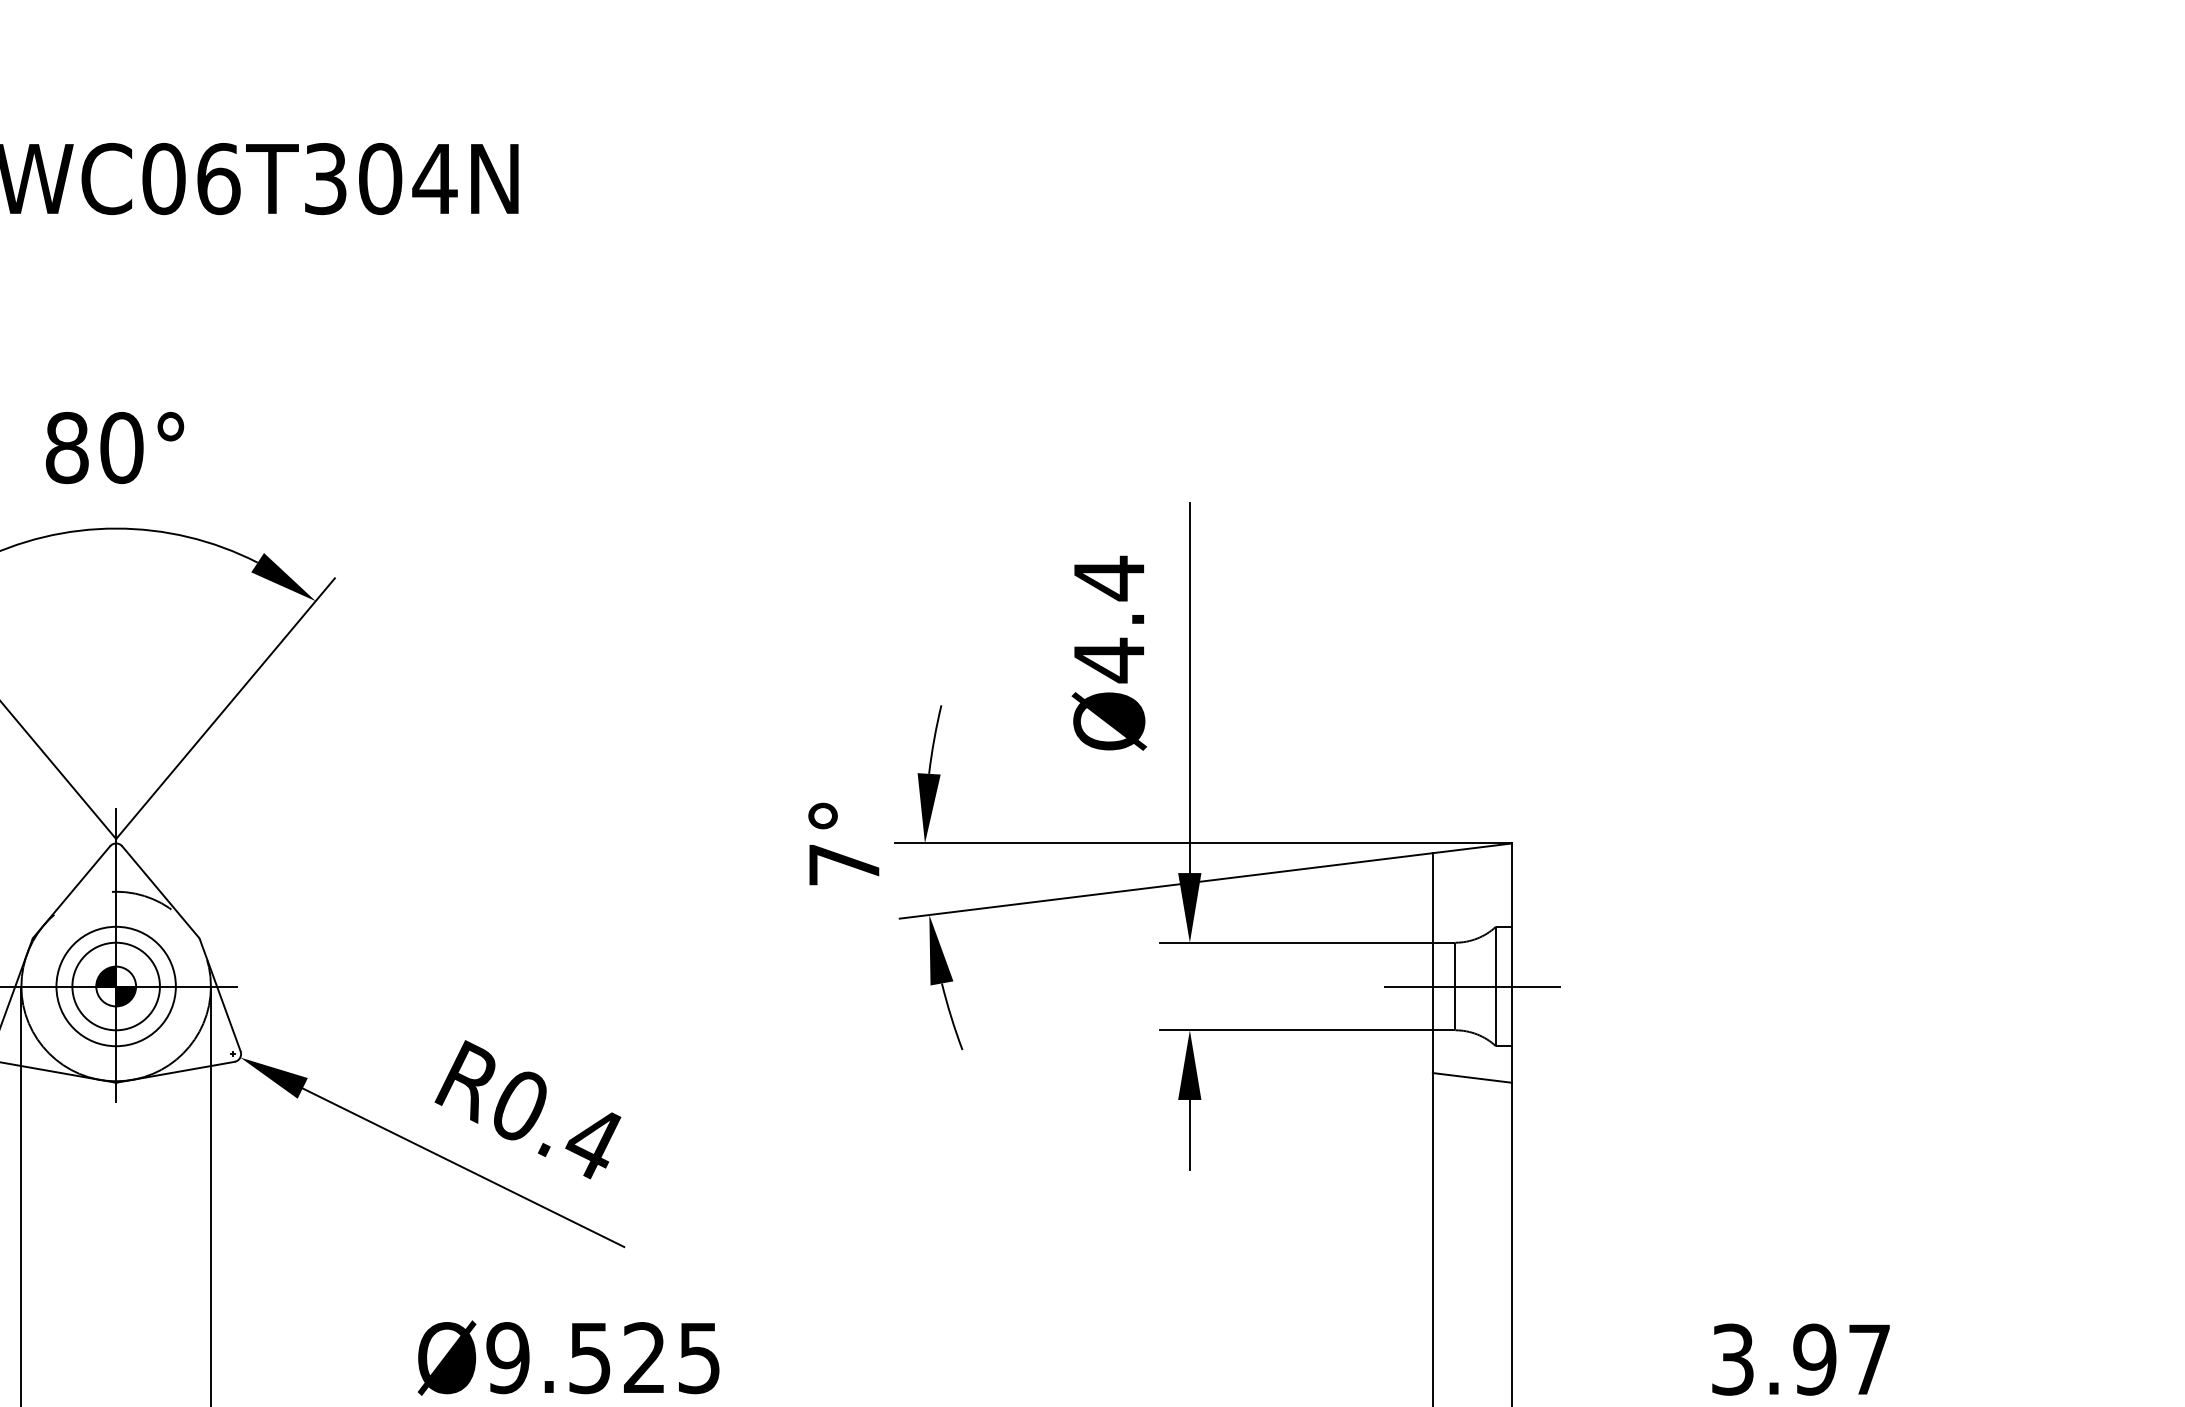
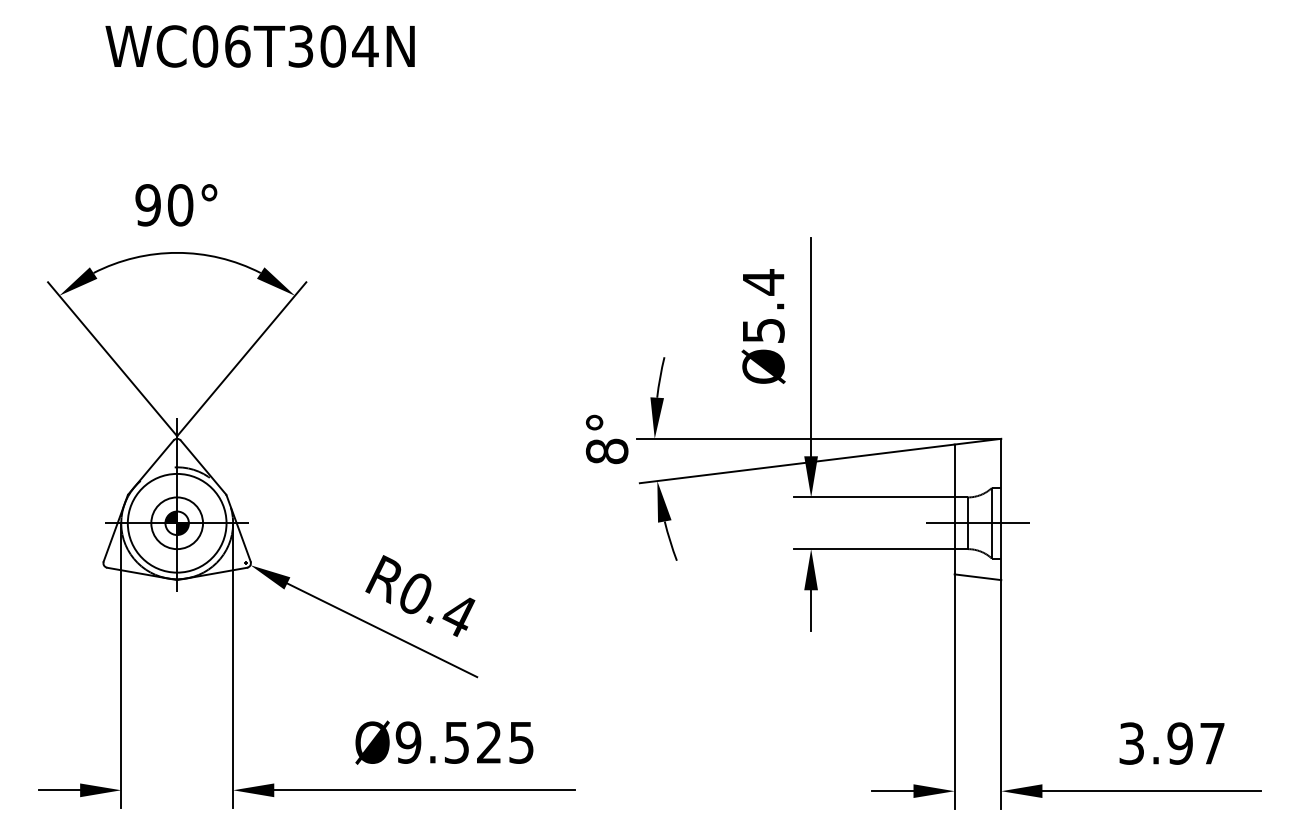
text: (65, 448) -> (147, 205), 80° -> 90°
text: (1109, 660) -> (763, 330), Ø4.4 -> Ø5.4
text: (843, 864) -> (606, 451), 7° -> 8°
circle: (115, 986) -> (176, 523), size x1.4

